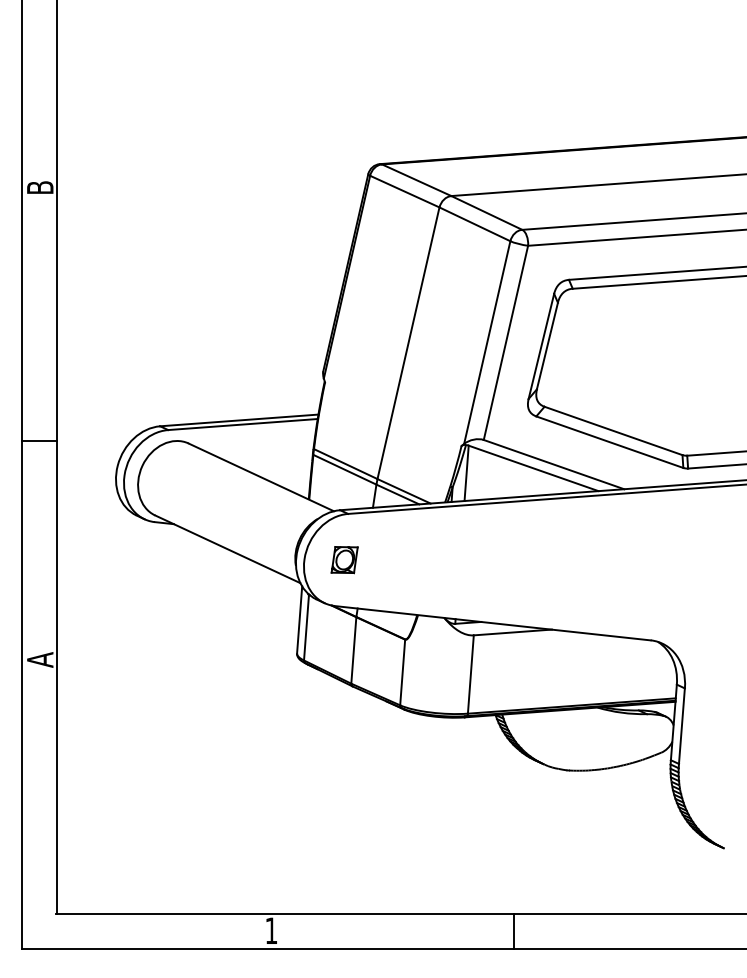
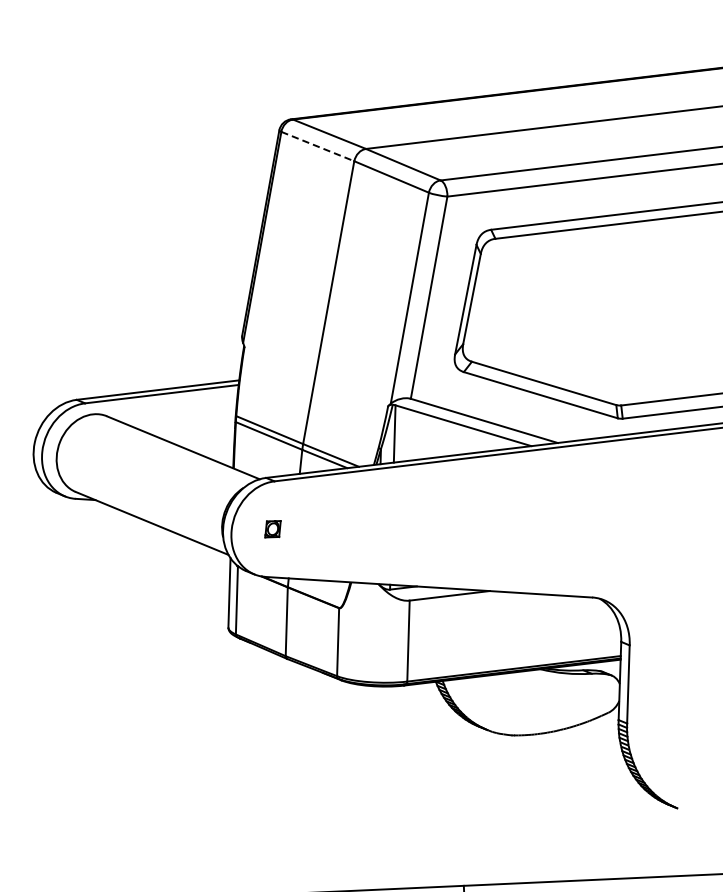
line: (405, 191) -> (318, 146), solid -> dashed
part: (344, 560) -> (272, 529), size x0.6

